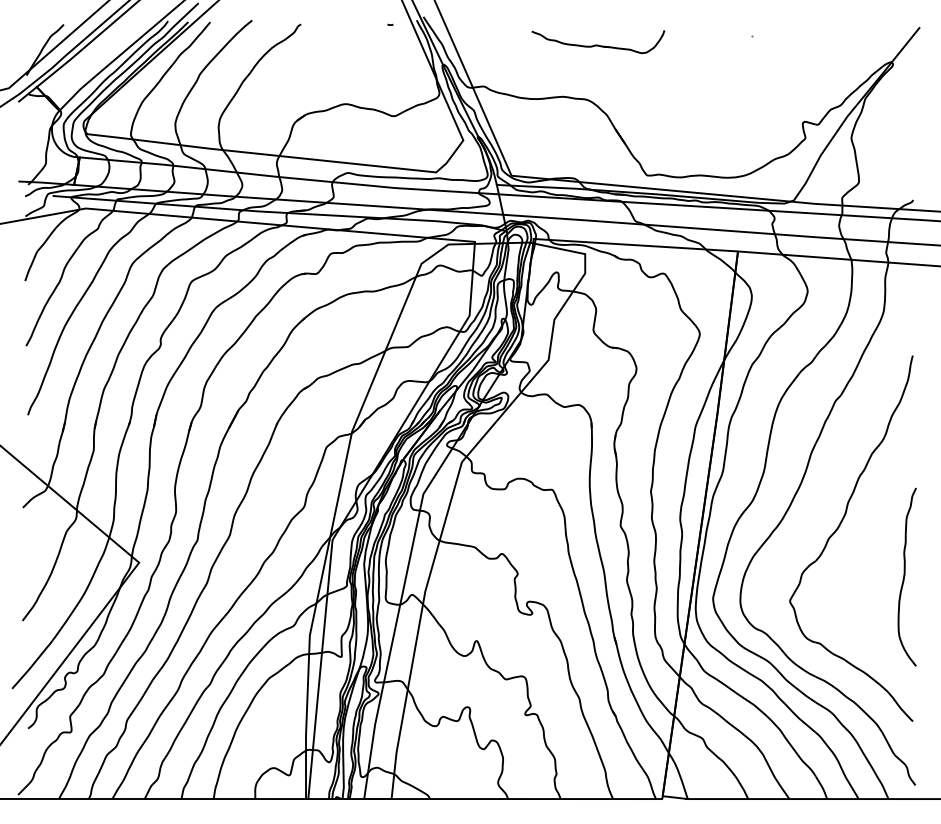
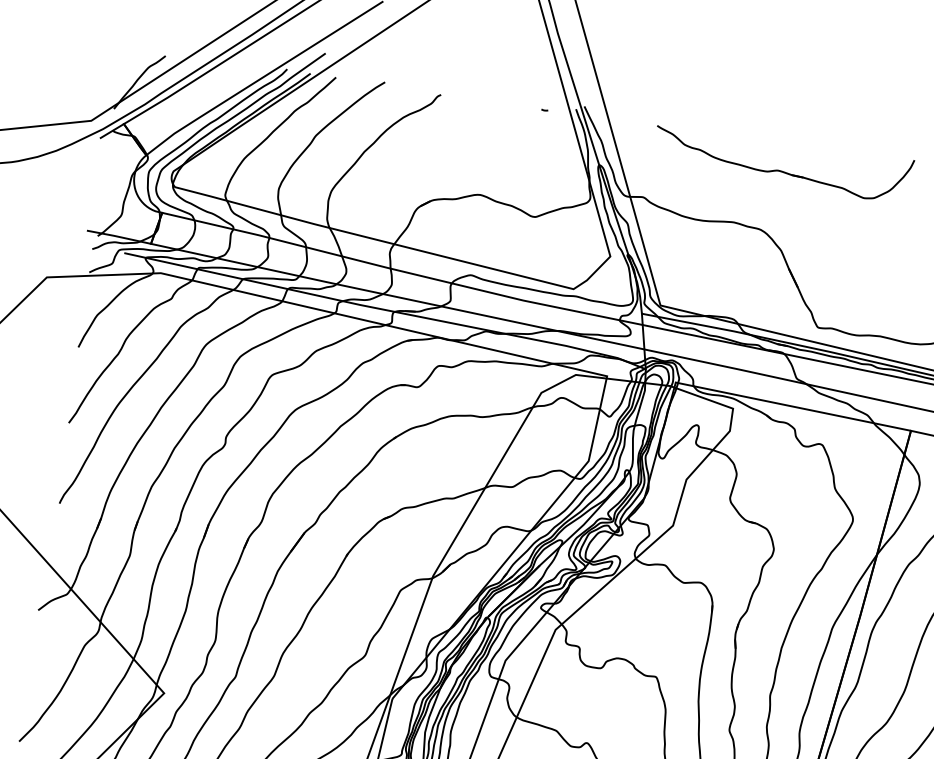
part: (598, 41) -> (783, 163), size x1.67

